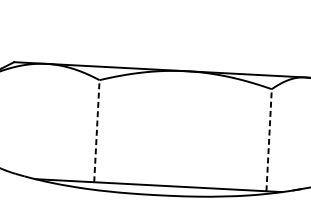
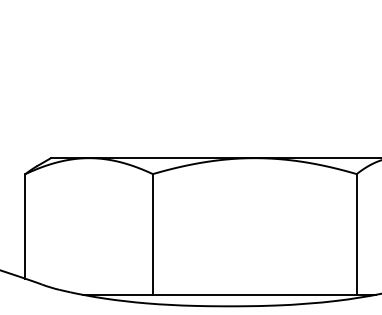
line: (96, 131) -> (152, 234), dashed -> solid
line: (268, 140) -> (356, 234), dashed -> solid

